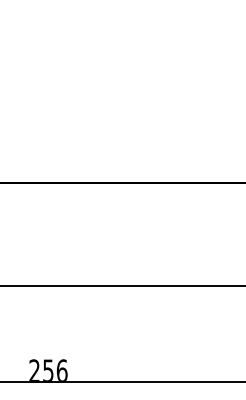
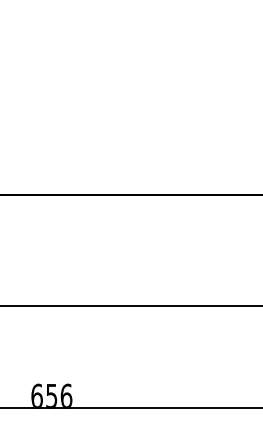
text: (34, 369) -> (36, 394), 256 -> 656

